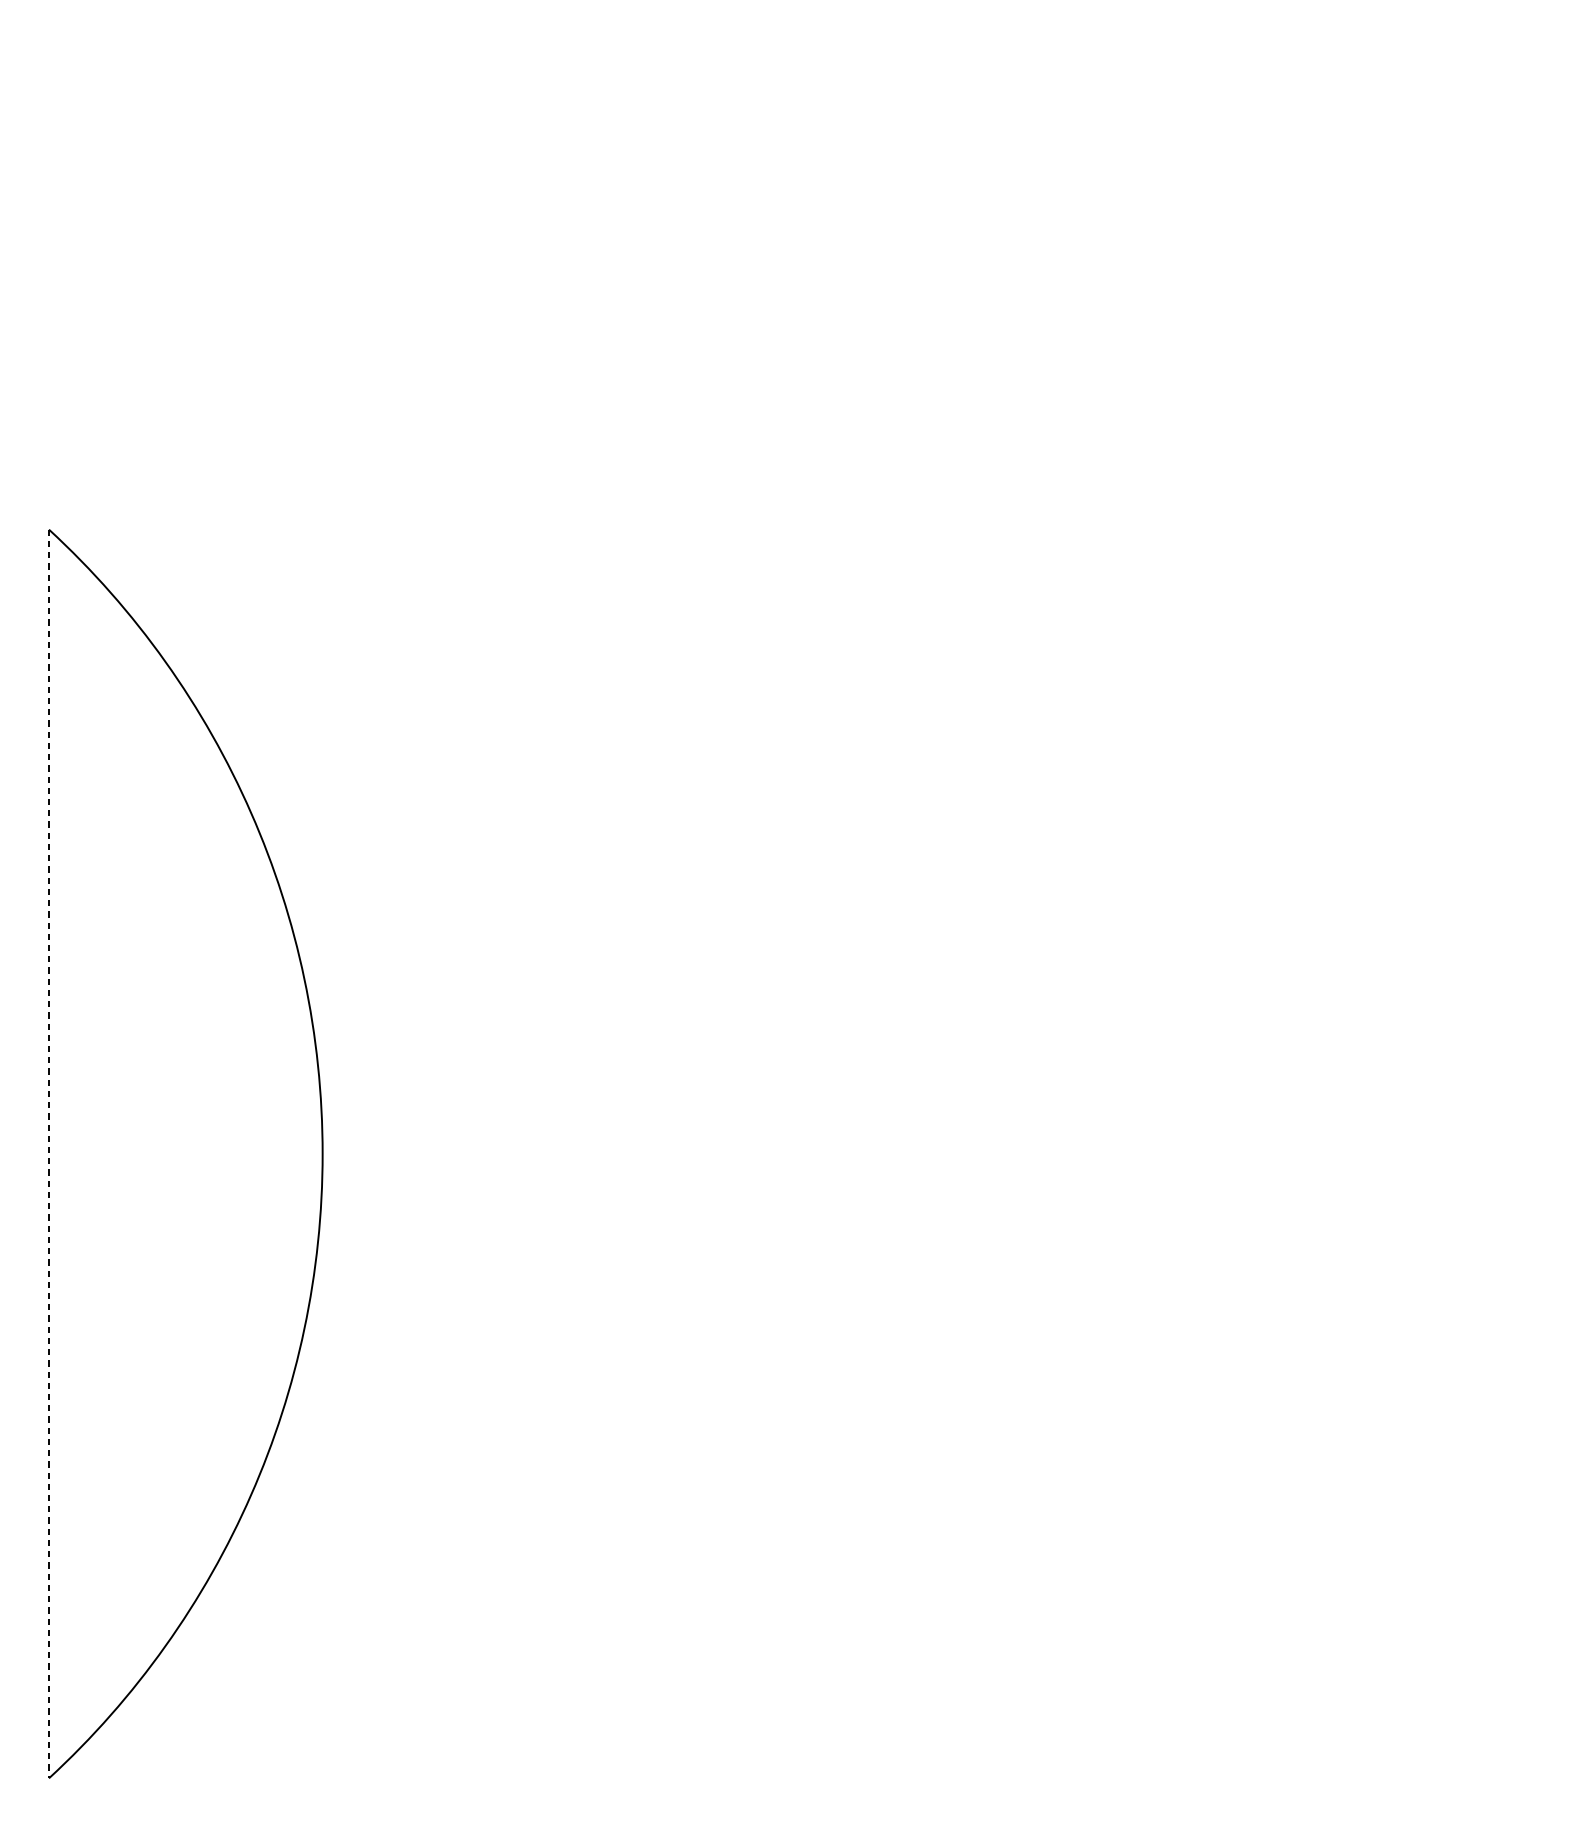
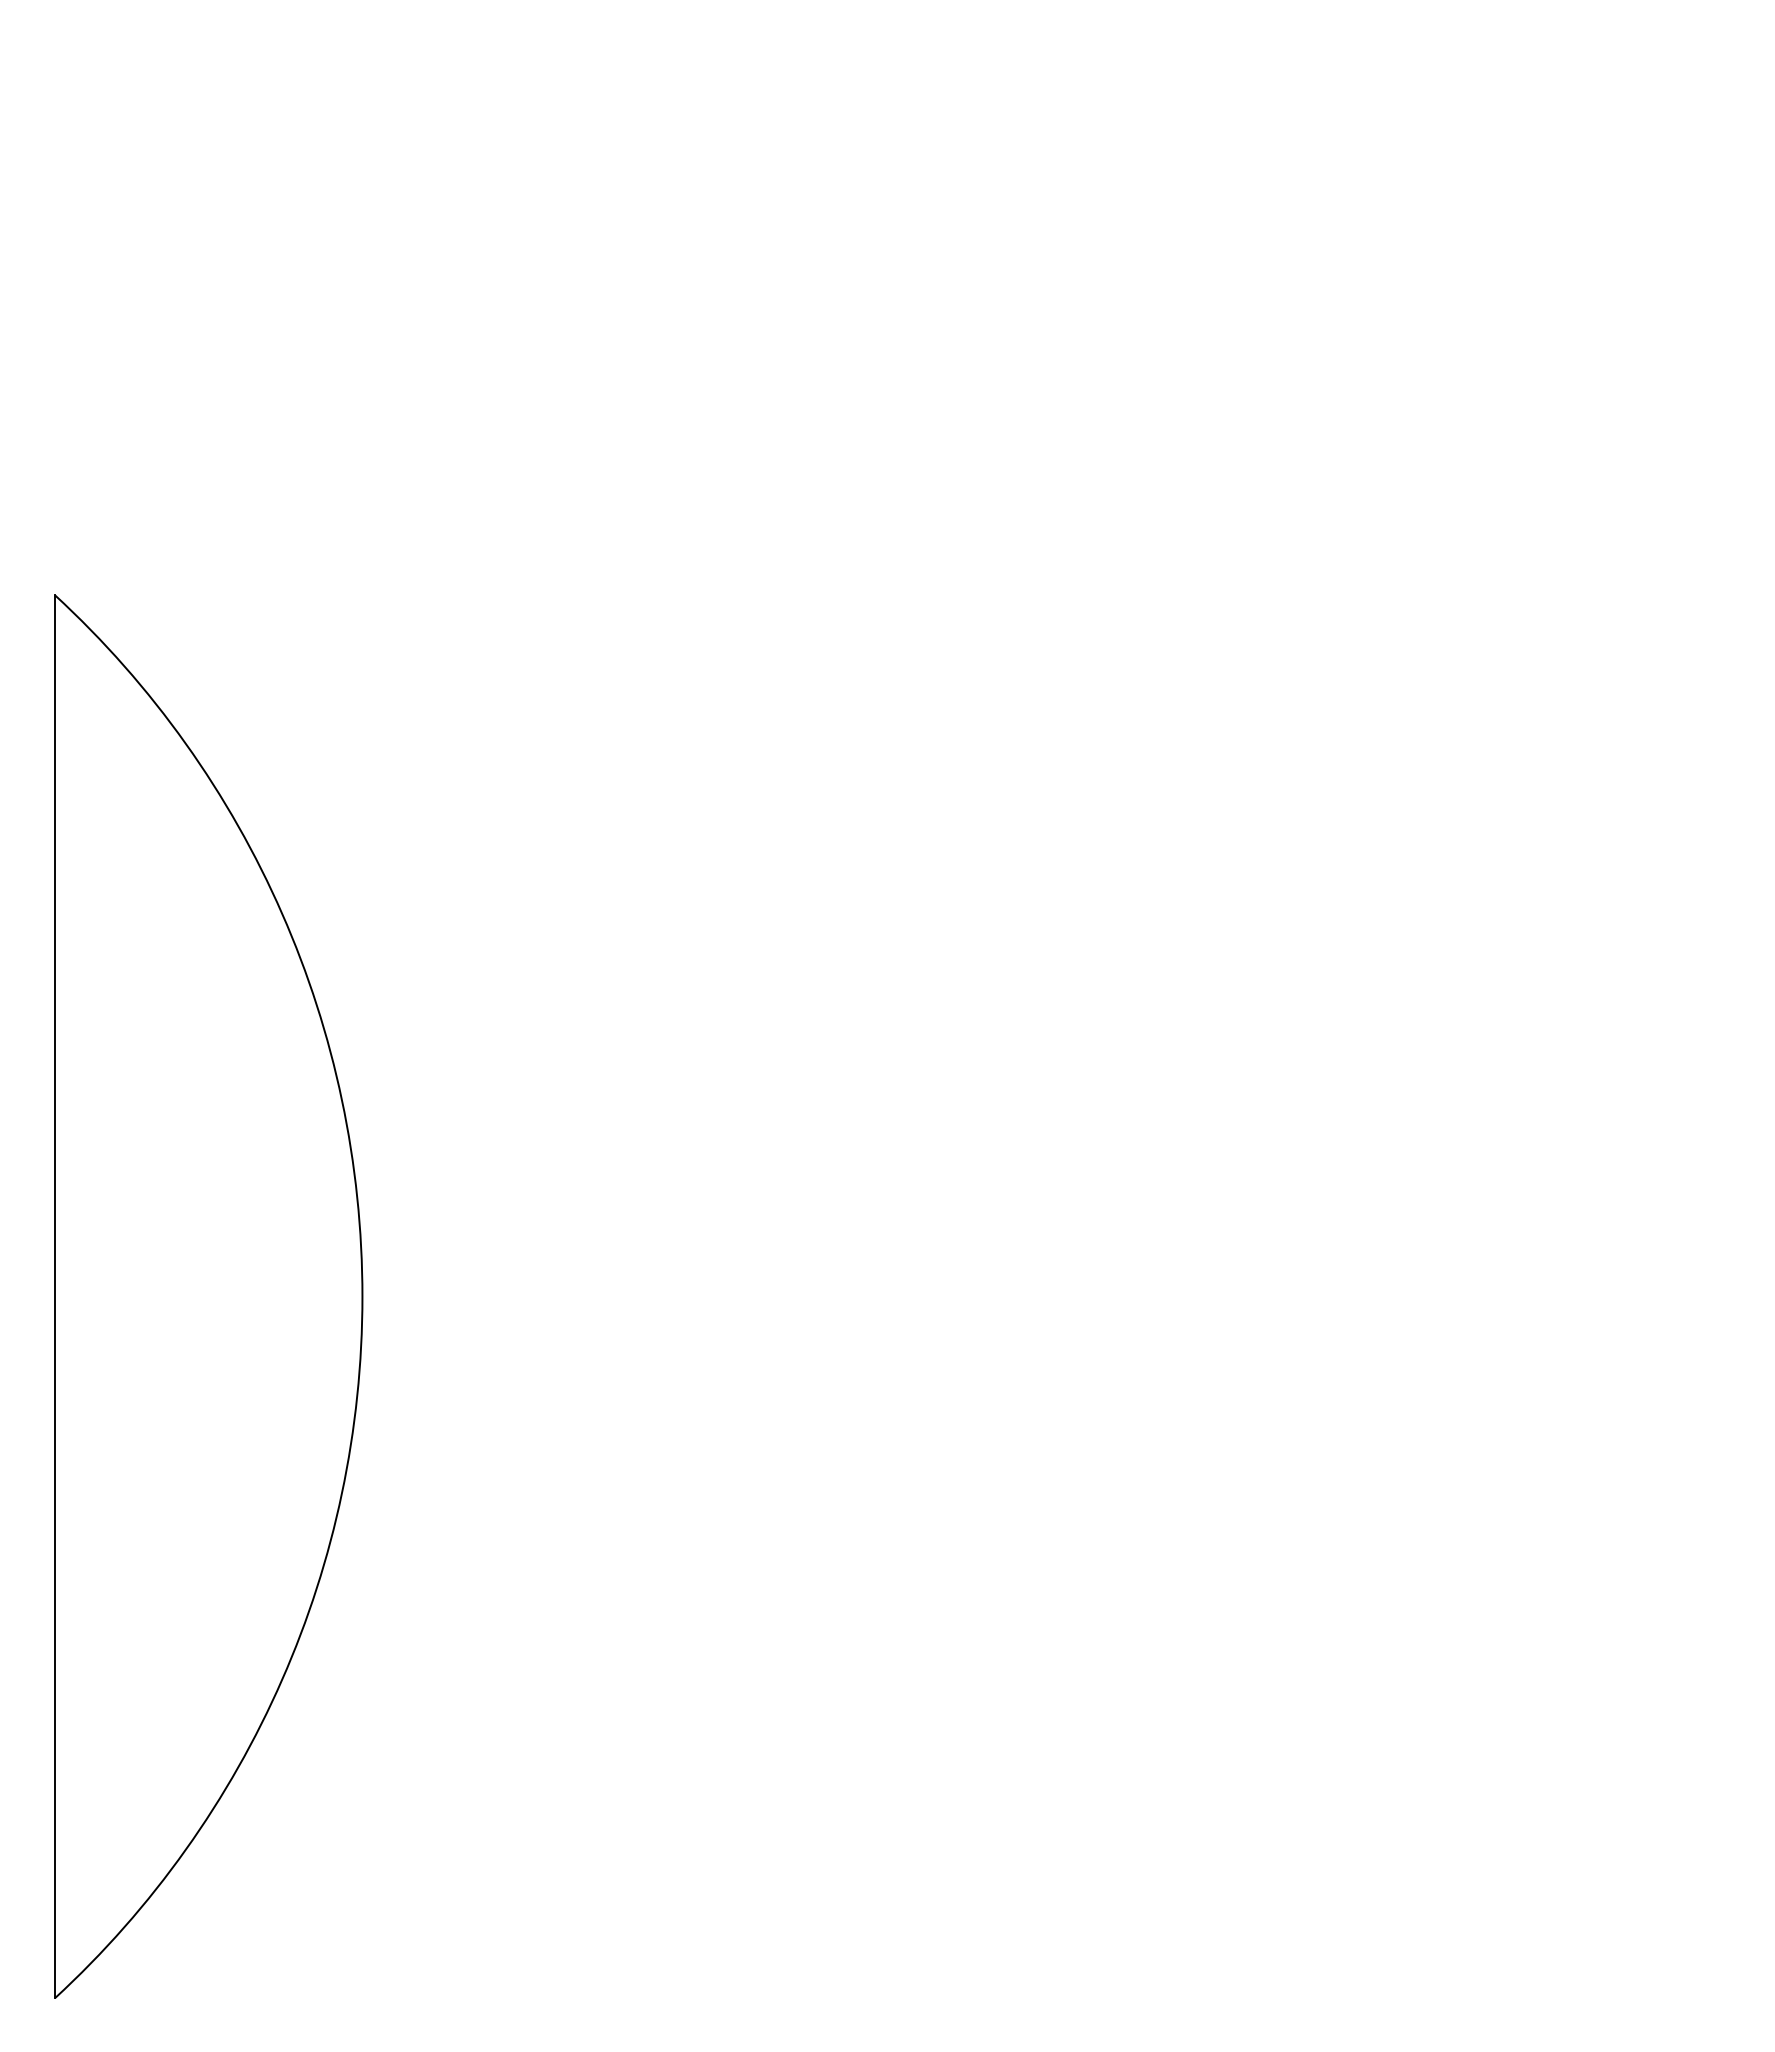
line: (48, 1154) -> (54, 1297), dashed -> solid

